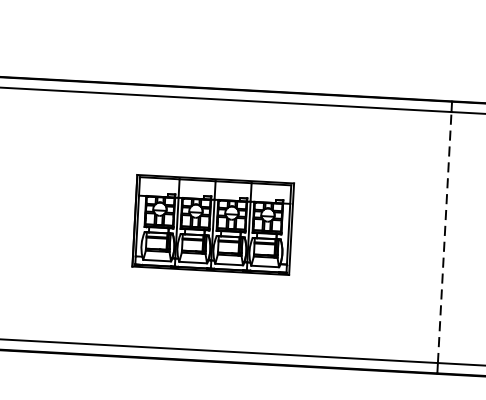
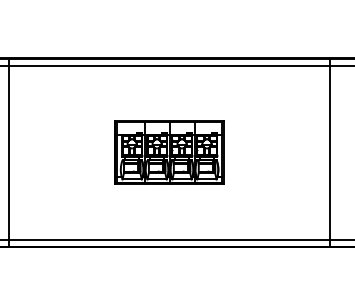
line: (444, 237) -> (329, 152), dashed -> solid

